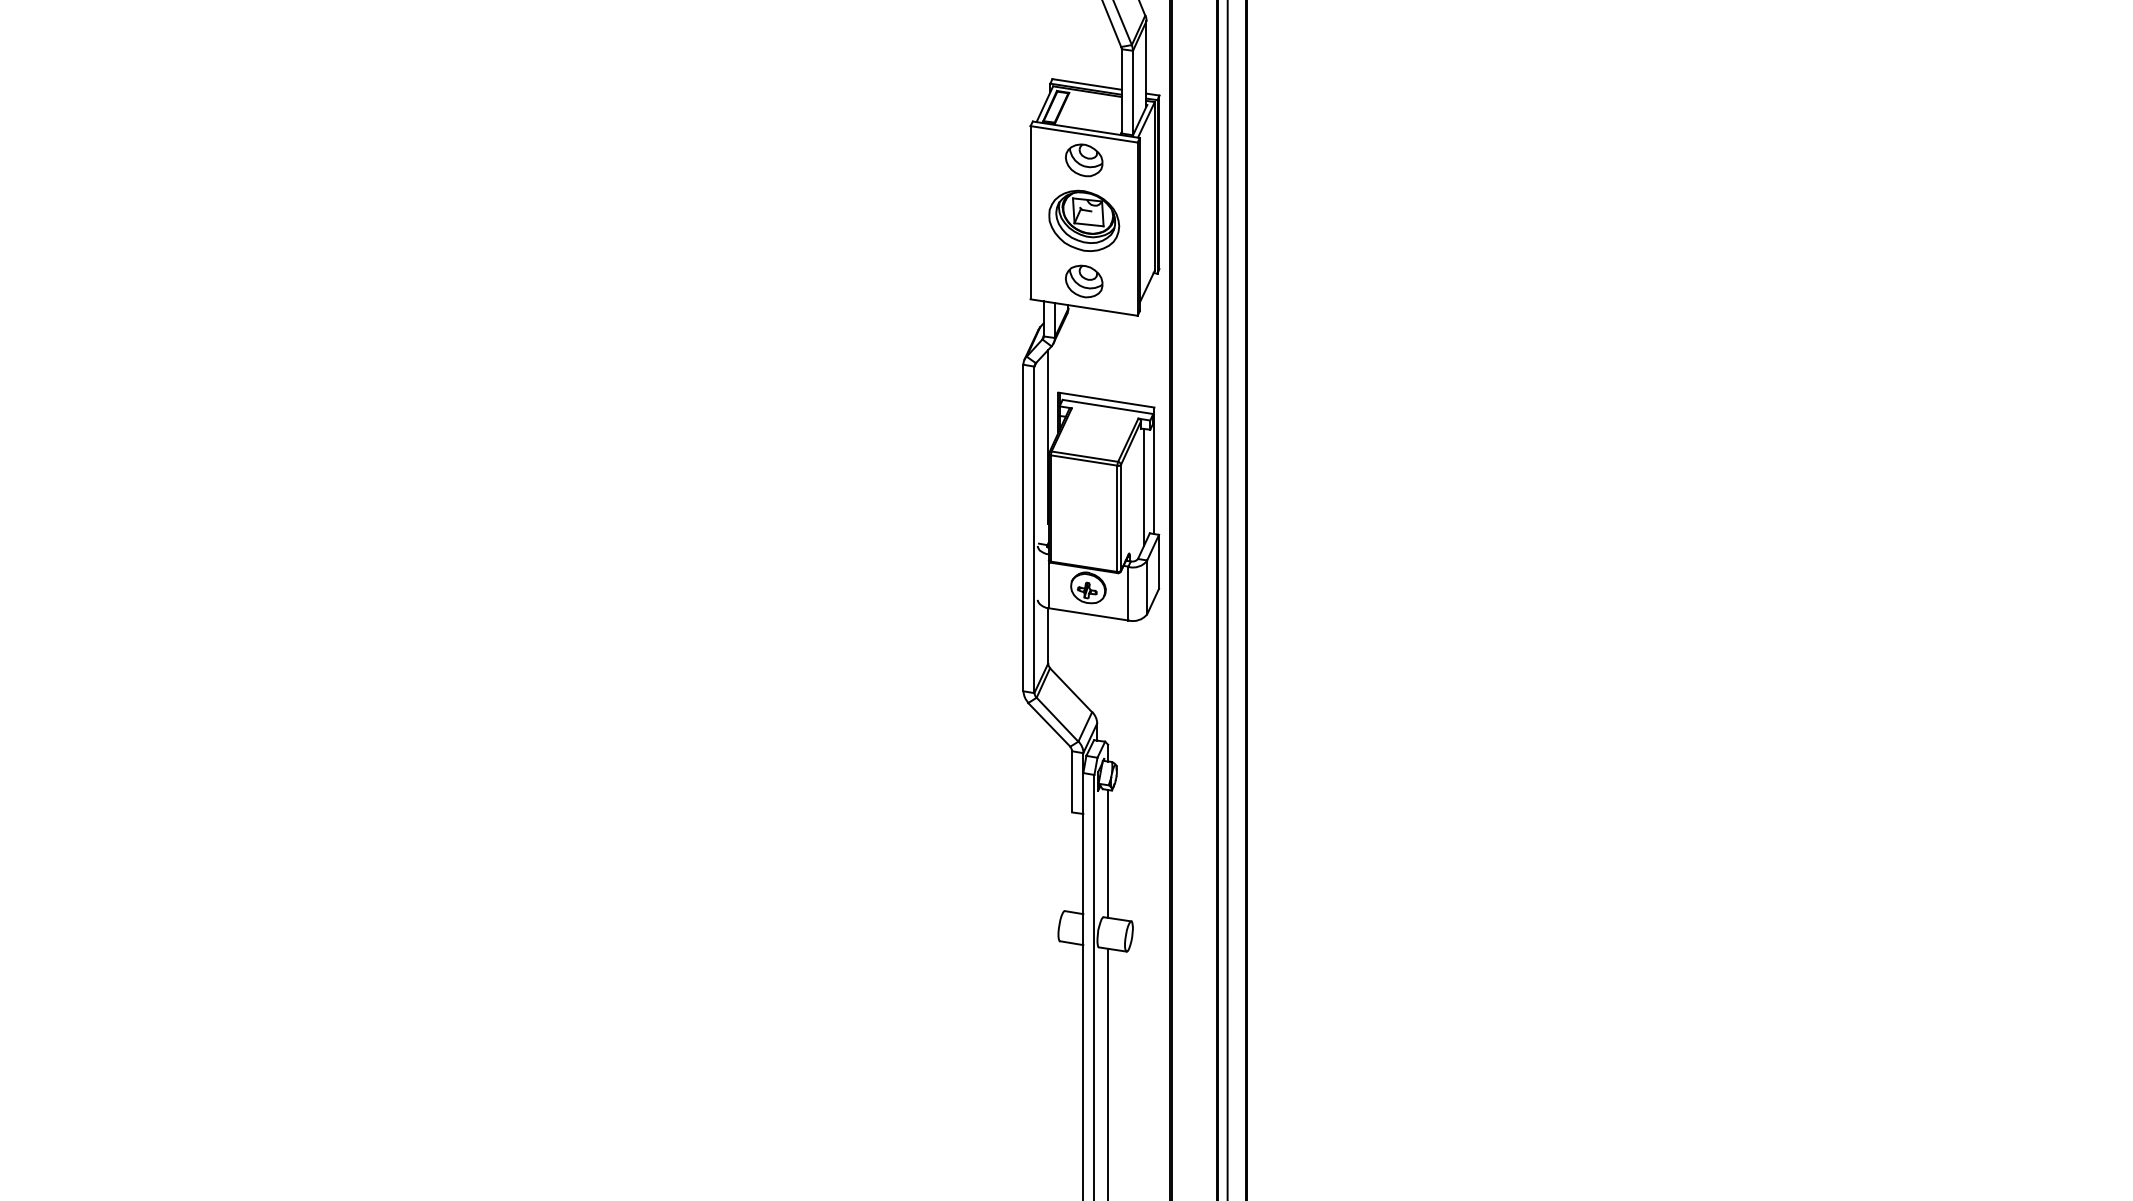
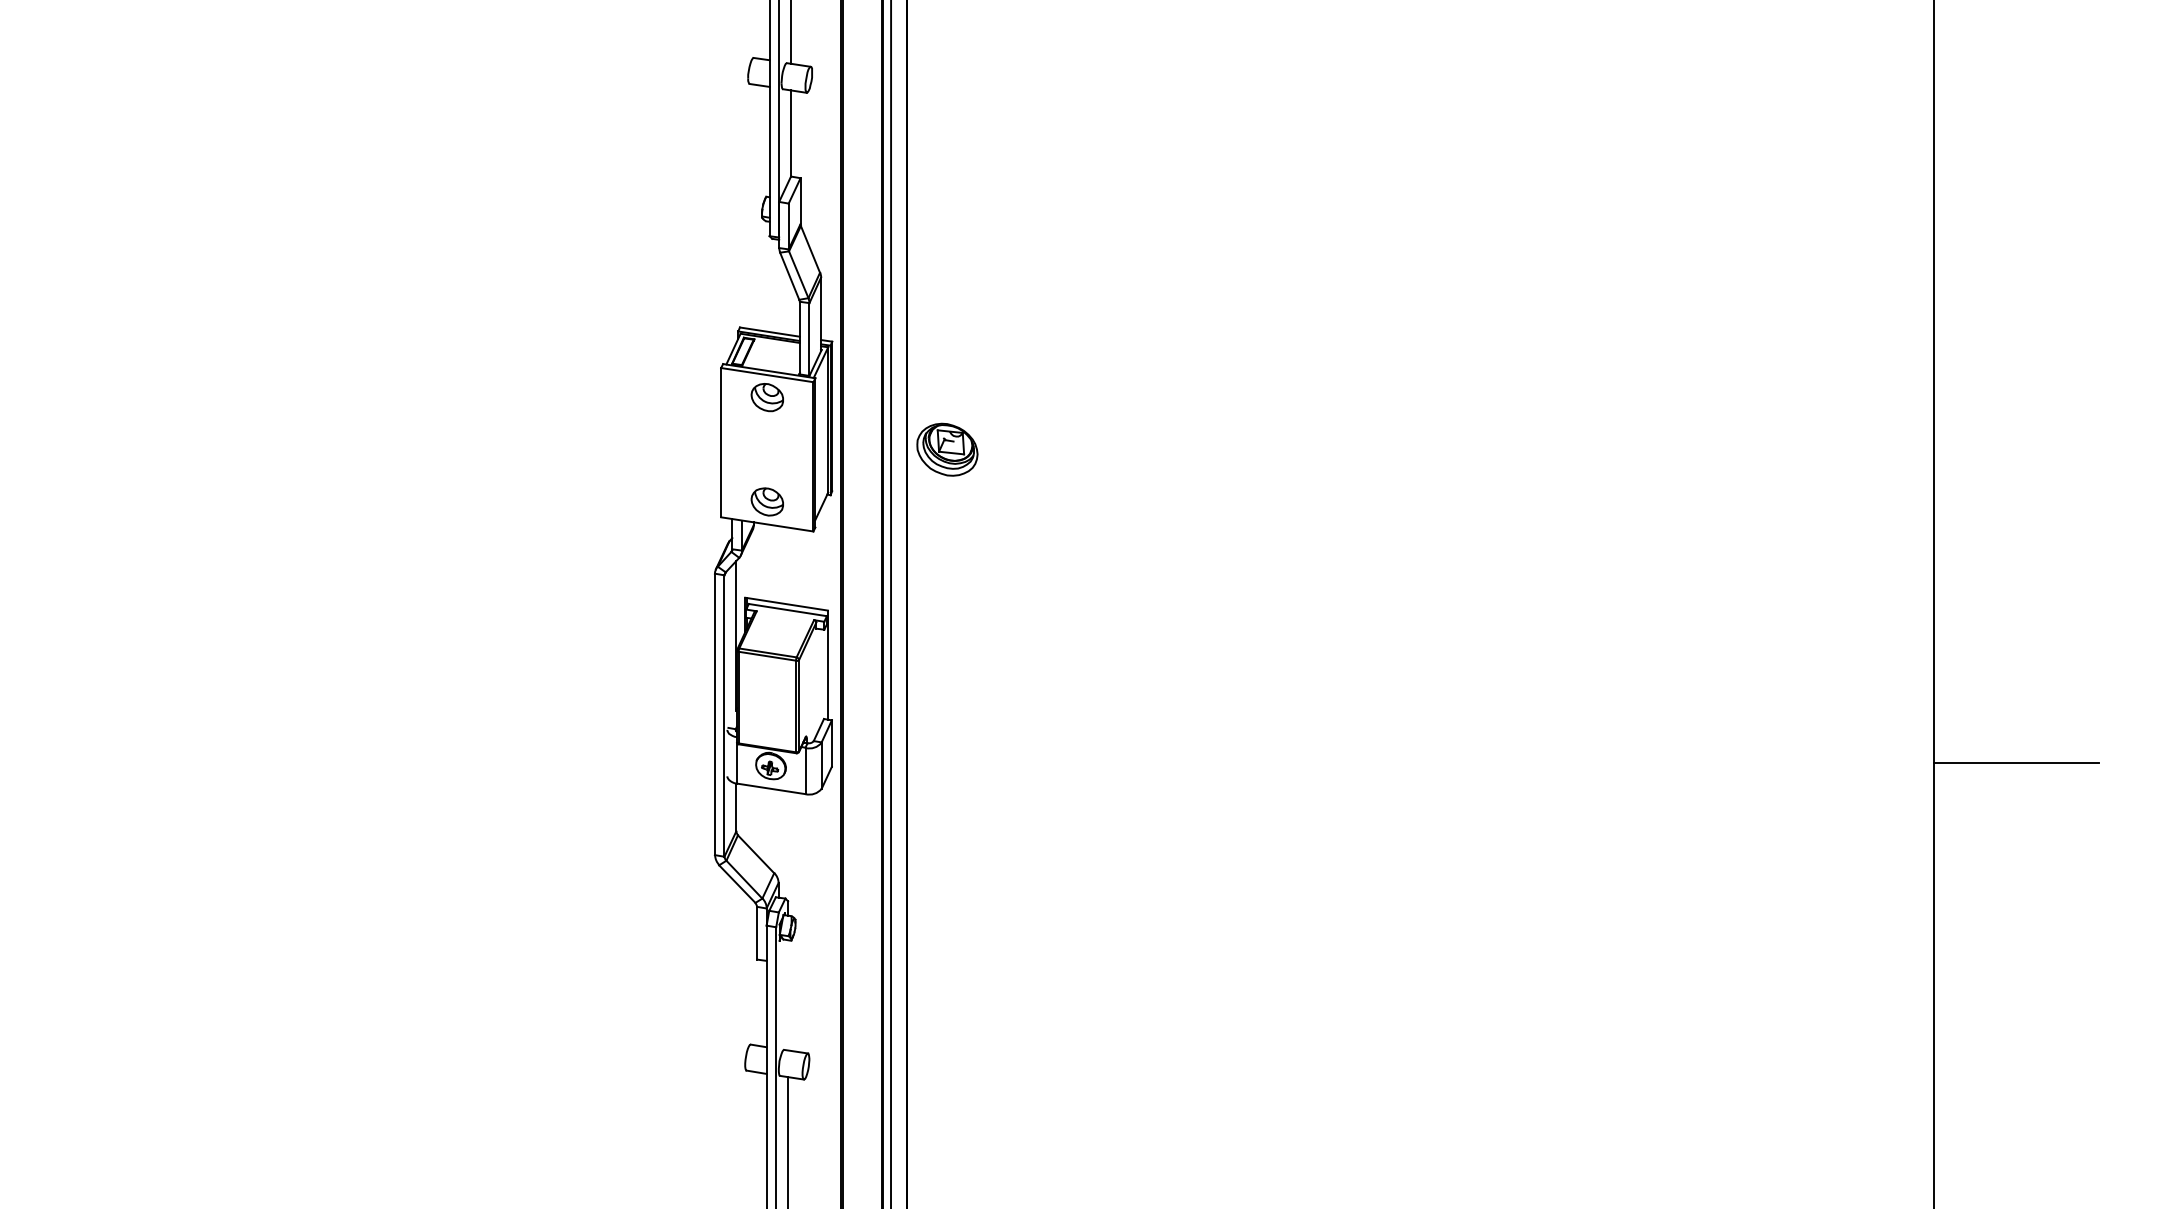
part: (1084, 220) -> (947, 449), moved
line: (1144, 487) -> (819, 679), removed
line: (1108, 854) -> (788, 995), removed

